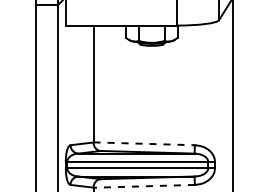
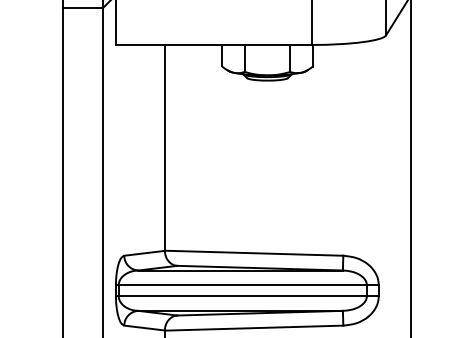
line: (144, 143) -> (254, 252), dashed -> solid
line: (144, 186) -> (254, 328), dashed -> solid

